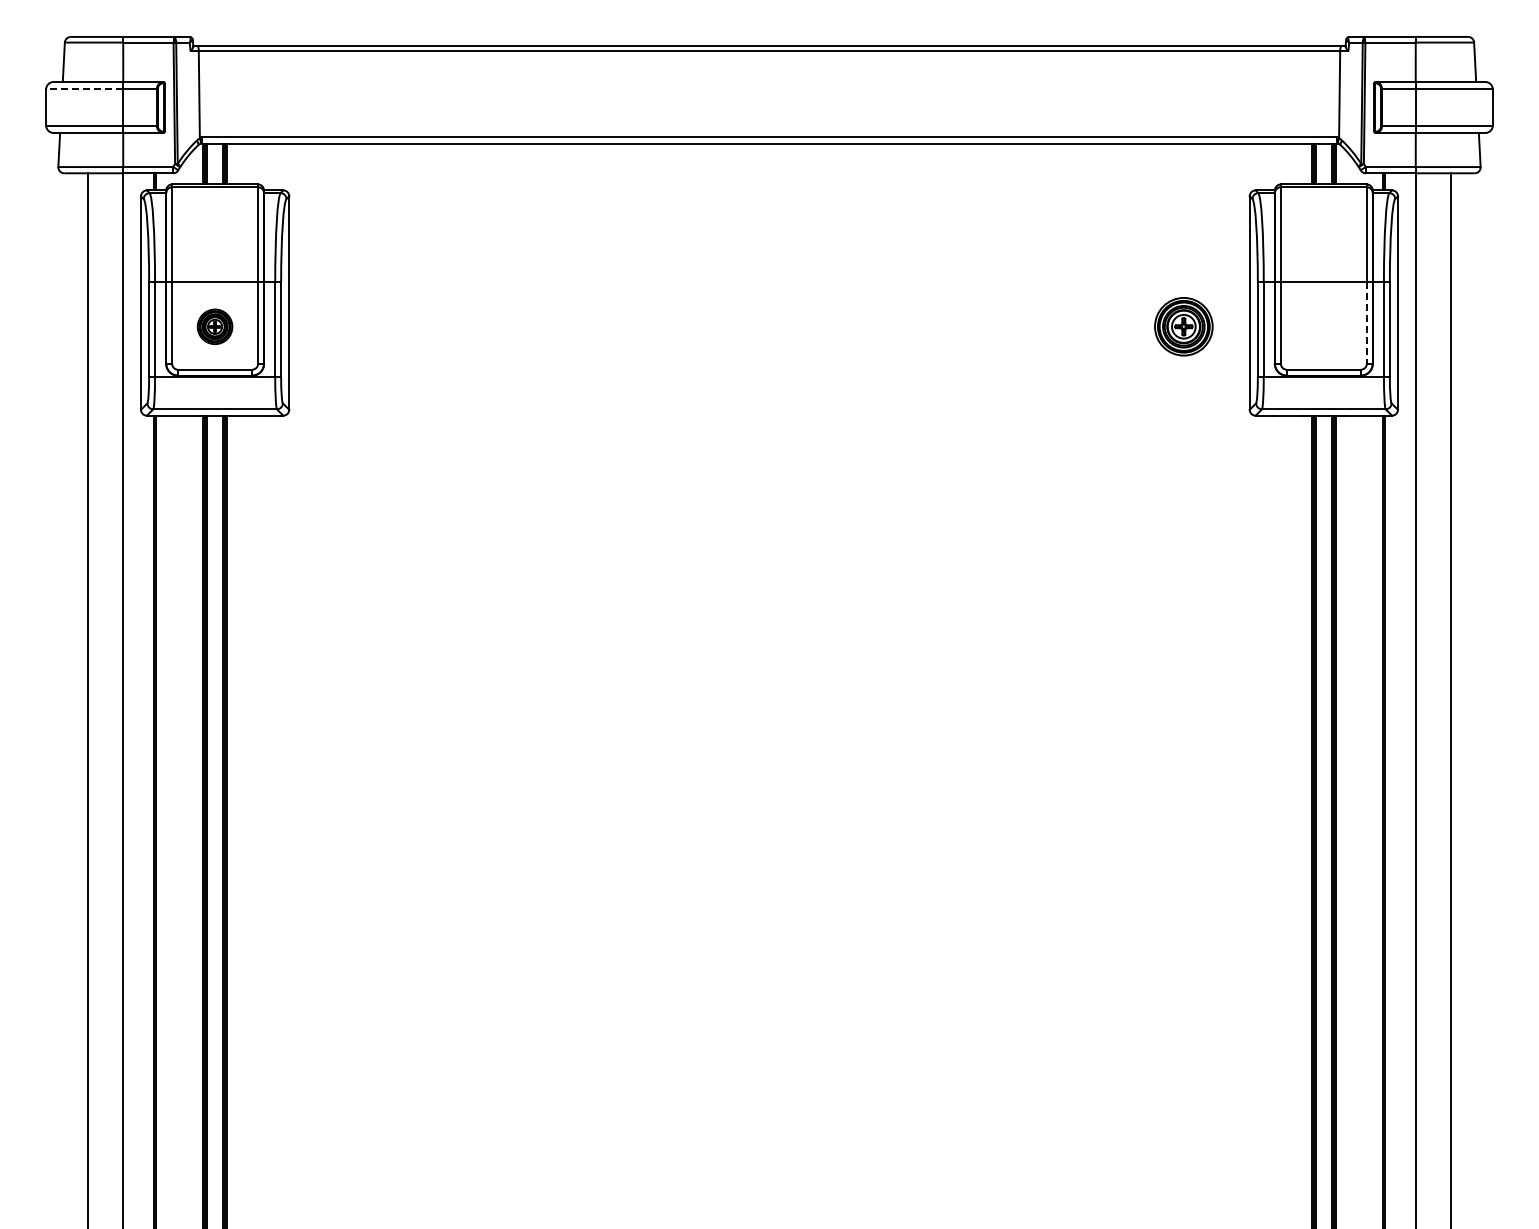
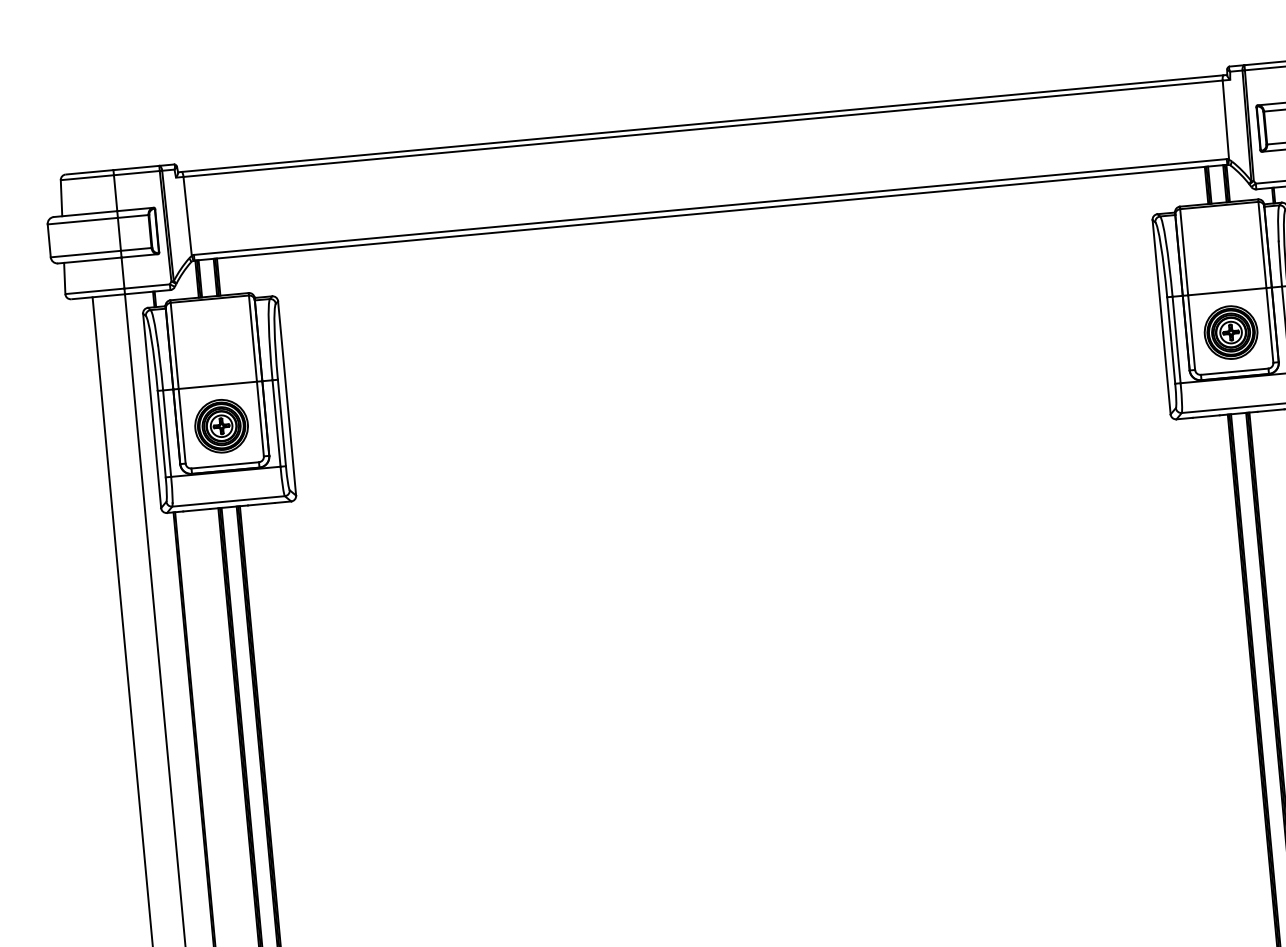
line: (84, 89) -> (82, 221), dashed -> solid
line: (1366, 322) -> (1269, 325), dashed -> solid
part: (214, 326) -> (221, 426), size x1.67
part: (1183, 326) -> (1230, 332), moved

